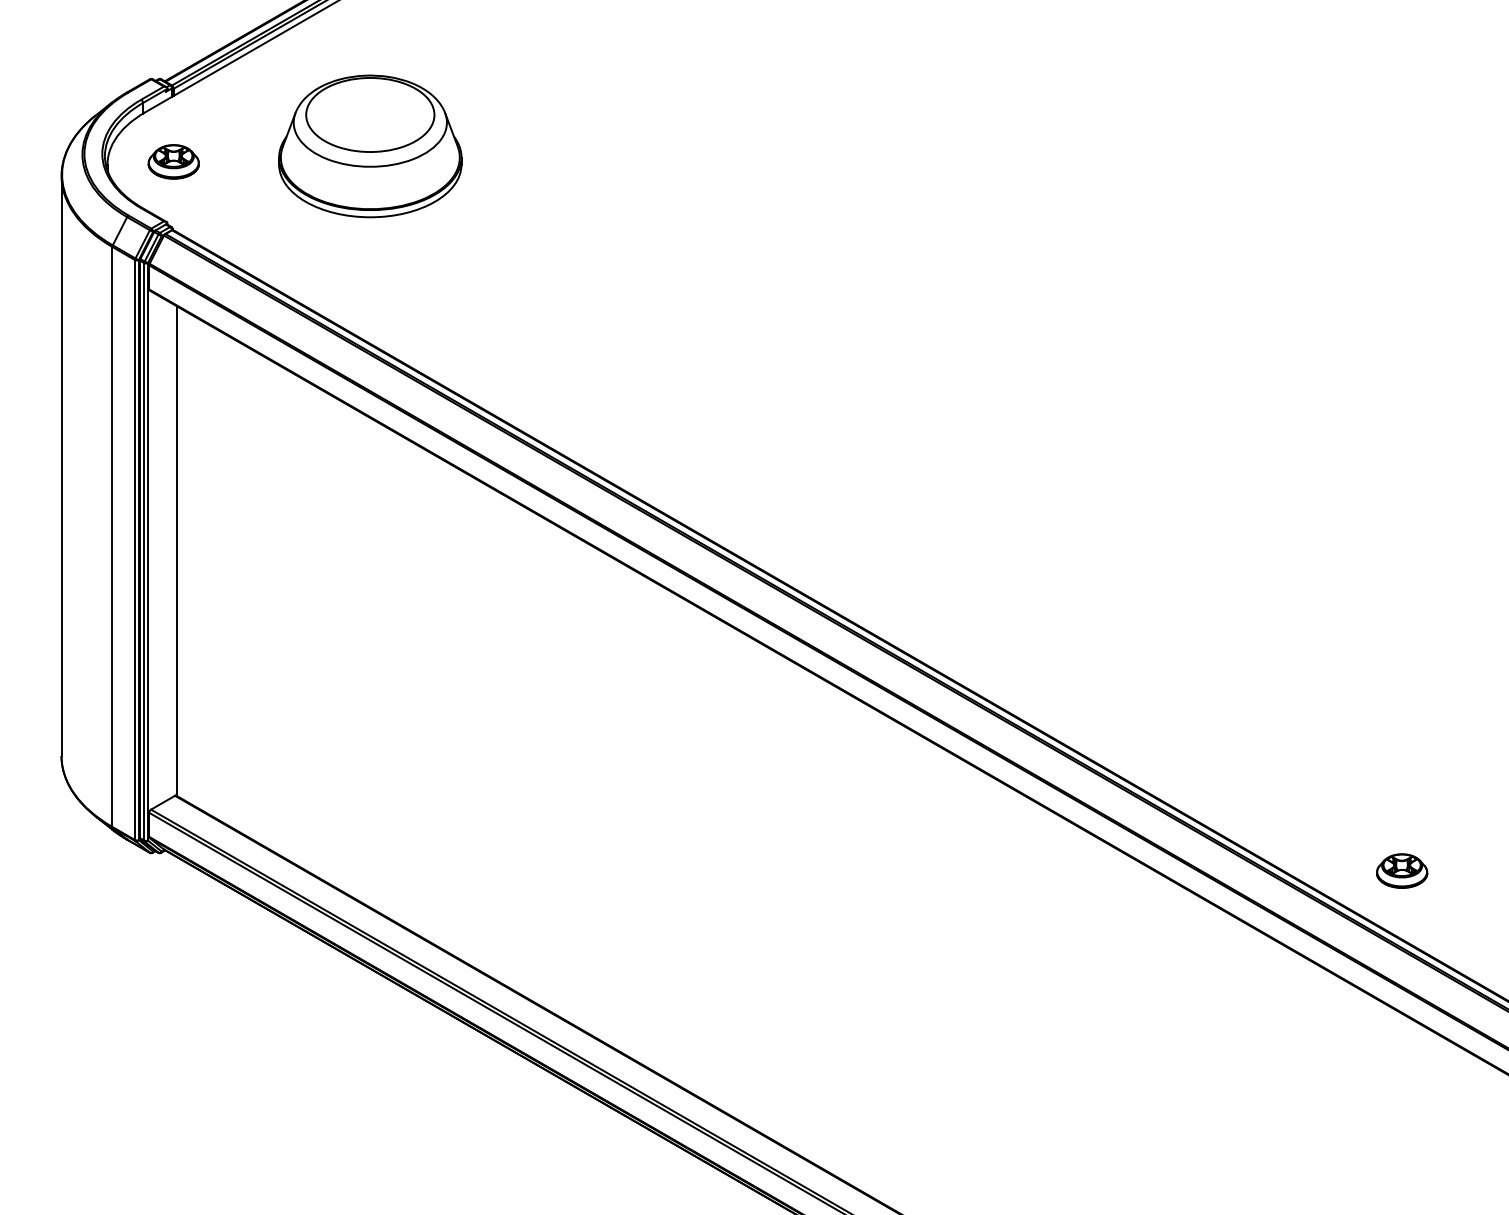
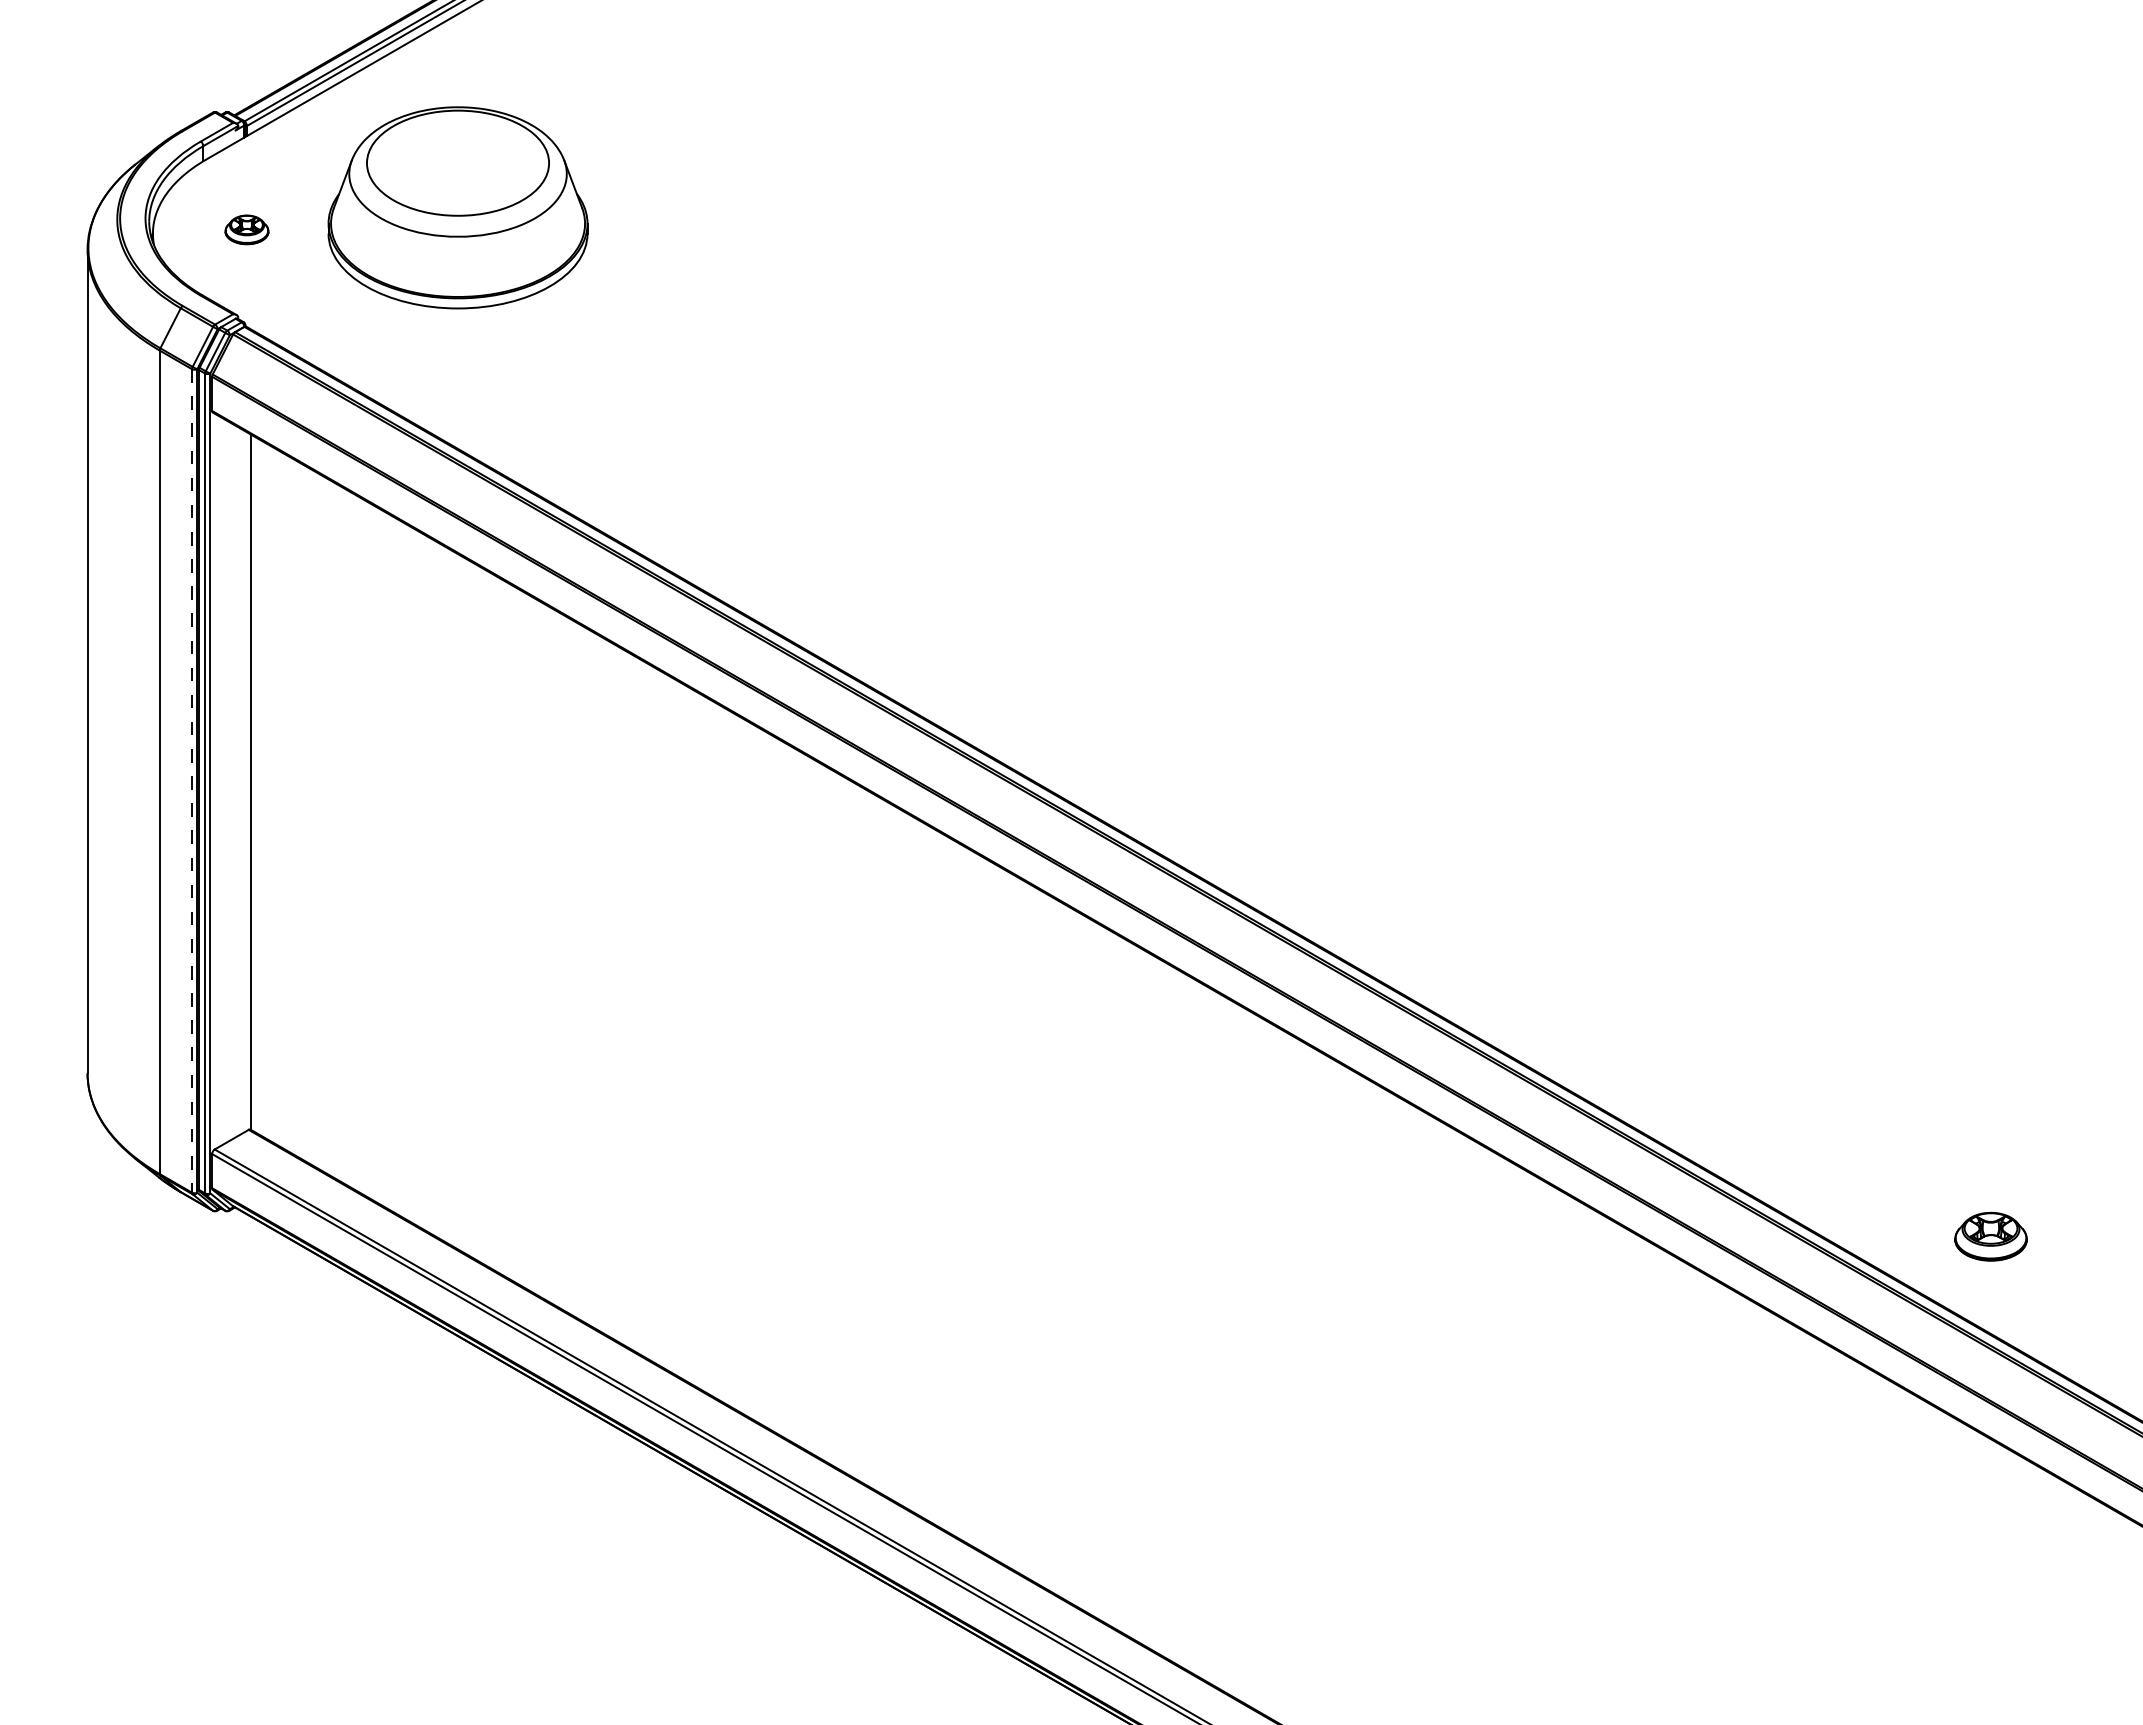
part: (369, 146) -> (457, 207), moved
part: (173, 161) -> (246, 229), size x0.6
line: (135, 549) -> (192, 780), solid -> dashed

